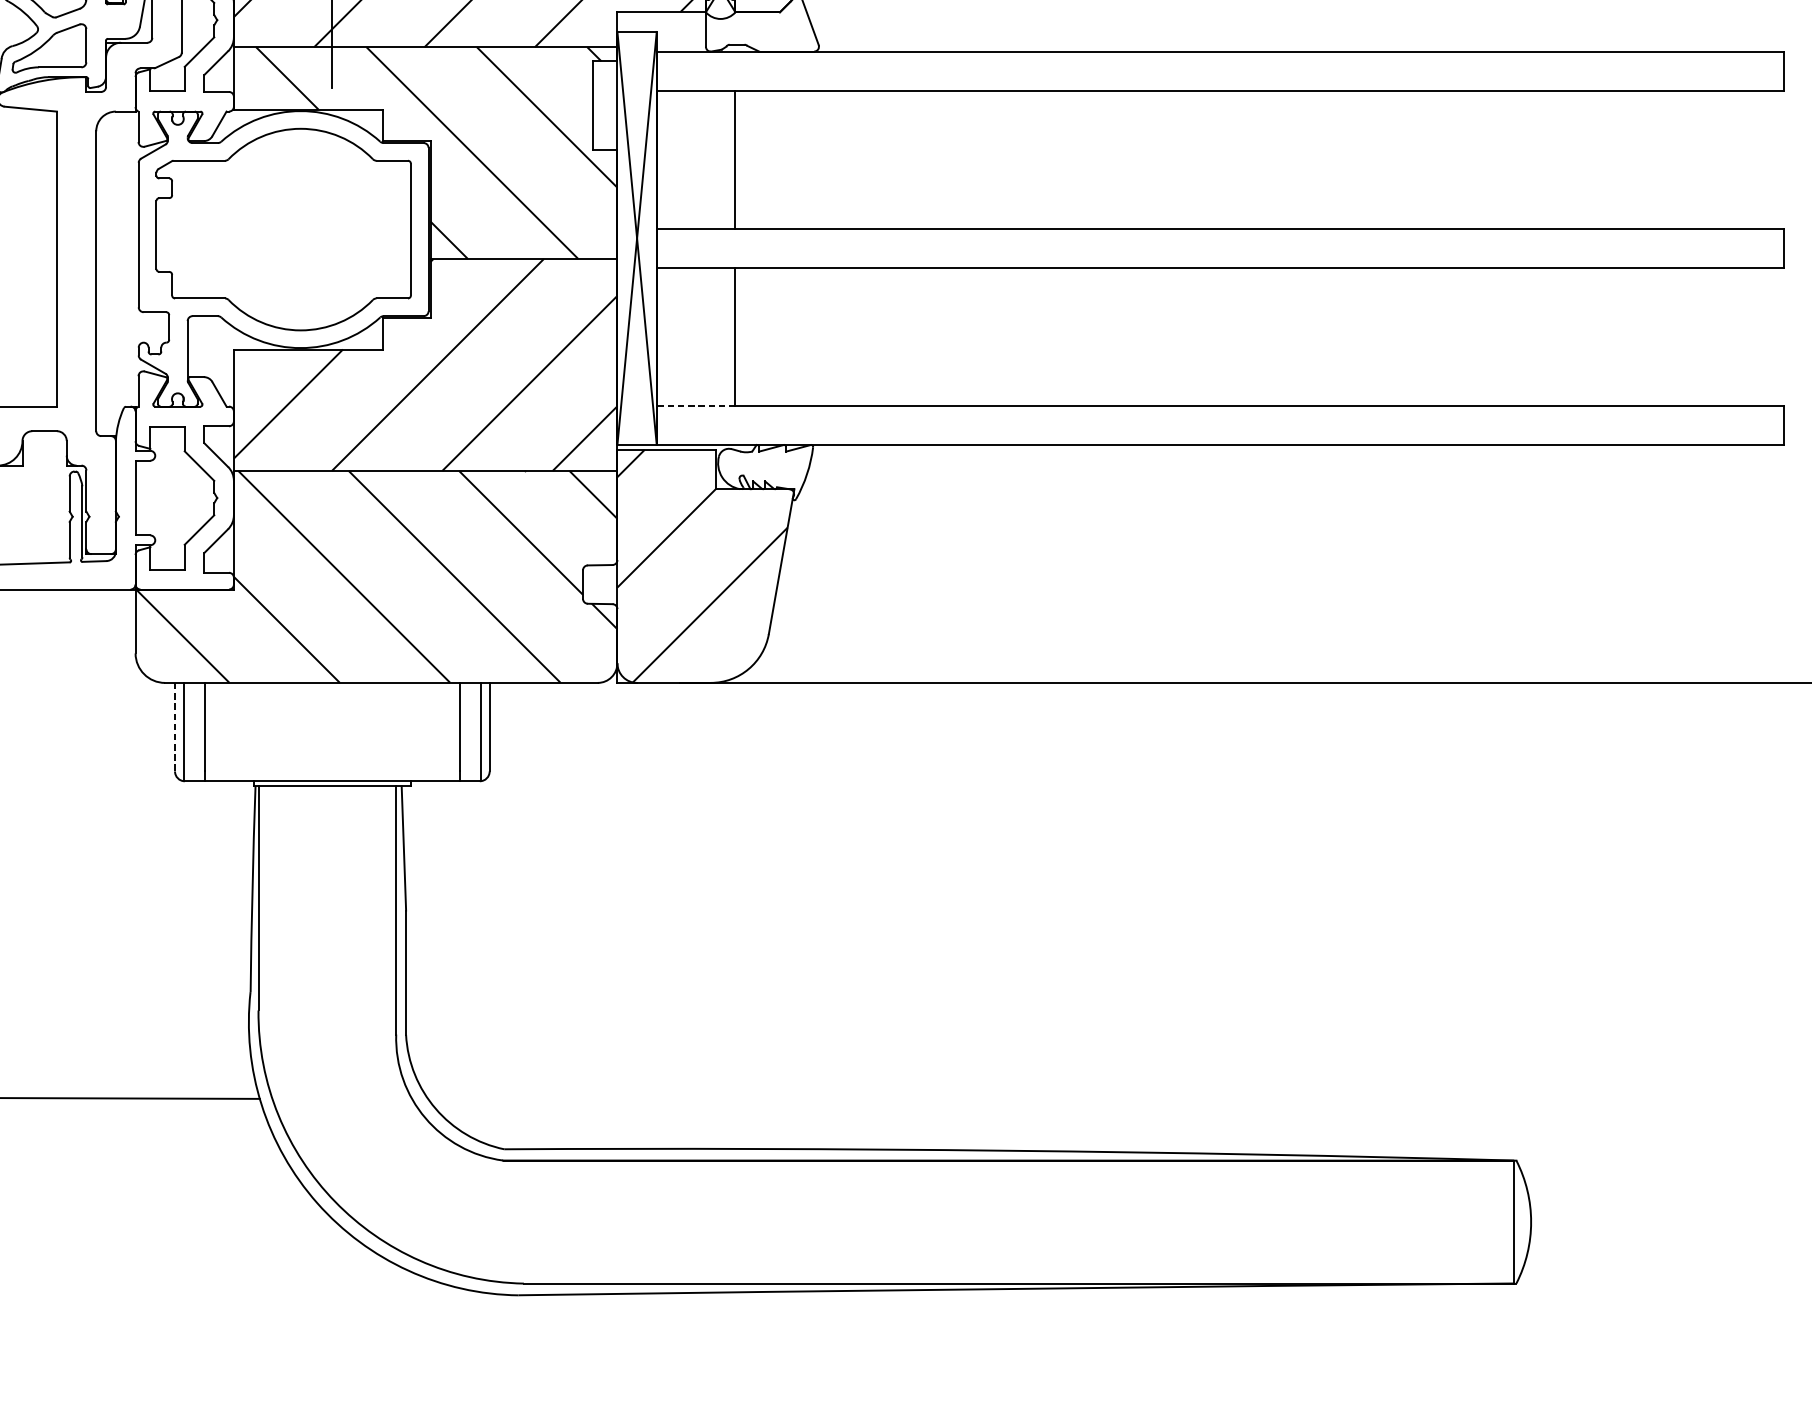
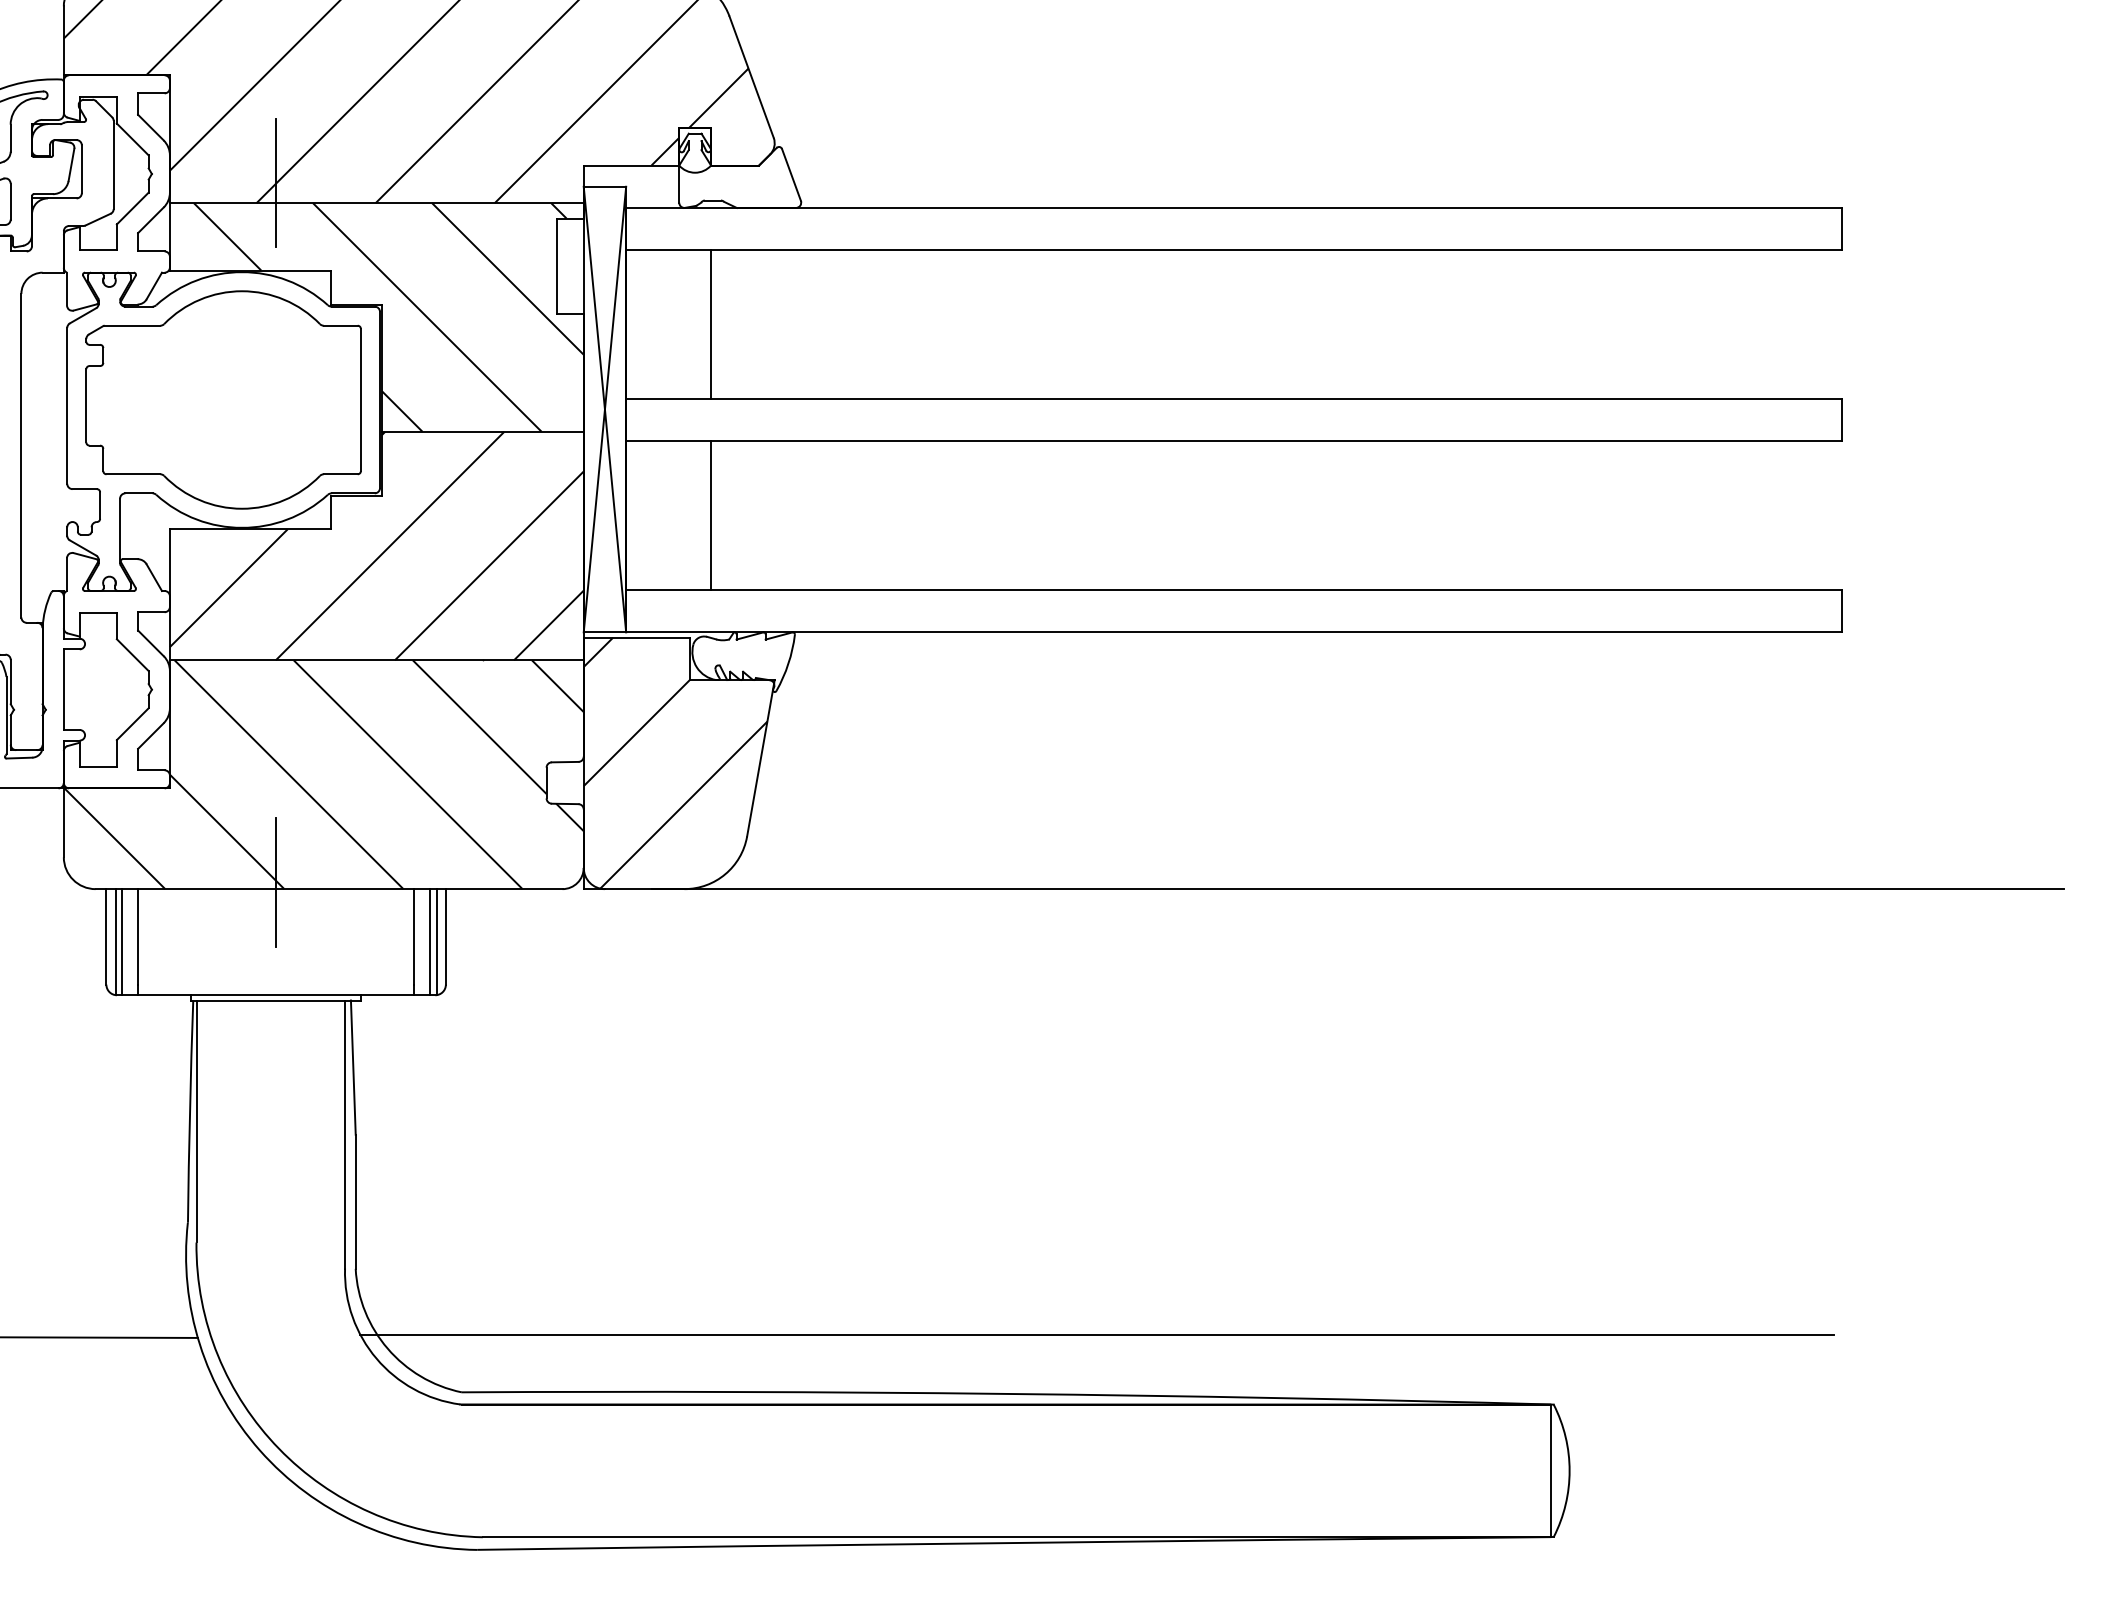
line: (695, 405) -> (668, 589), dashed -> solid
line: (332, 676) -> (276, 882), added
line: (175, 726) -> (106, 936), dashed -> solid
line: (189, 732) -> (122, 942), added
line: (474, 732) -> (429, 942), added
line: (1092, 1095) -> (1096, 1334), added

